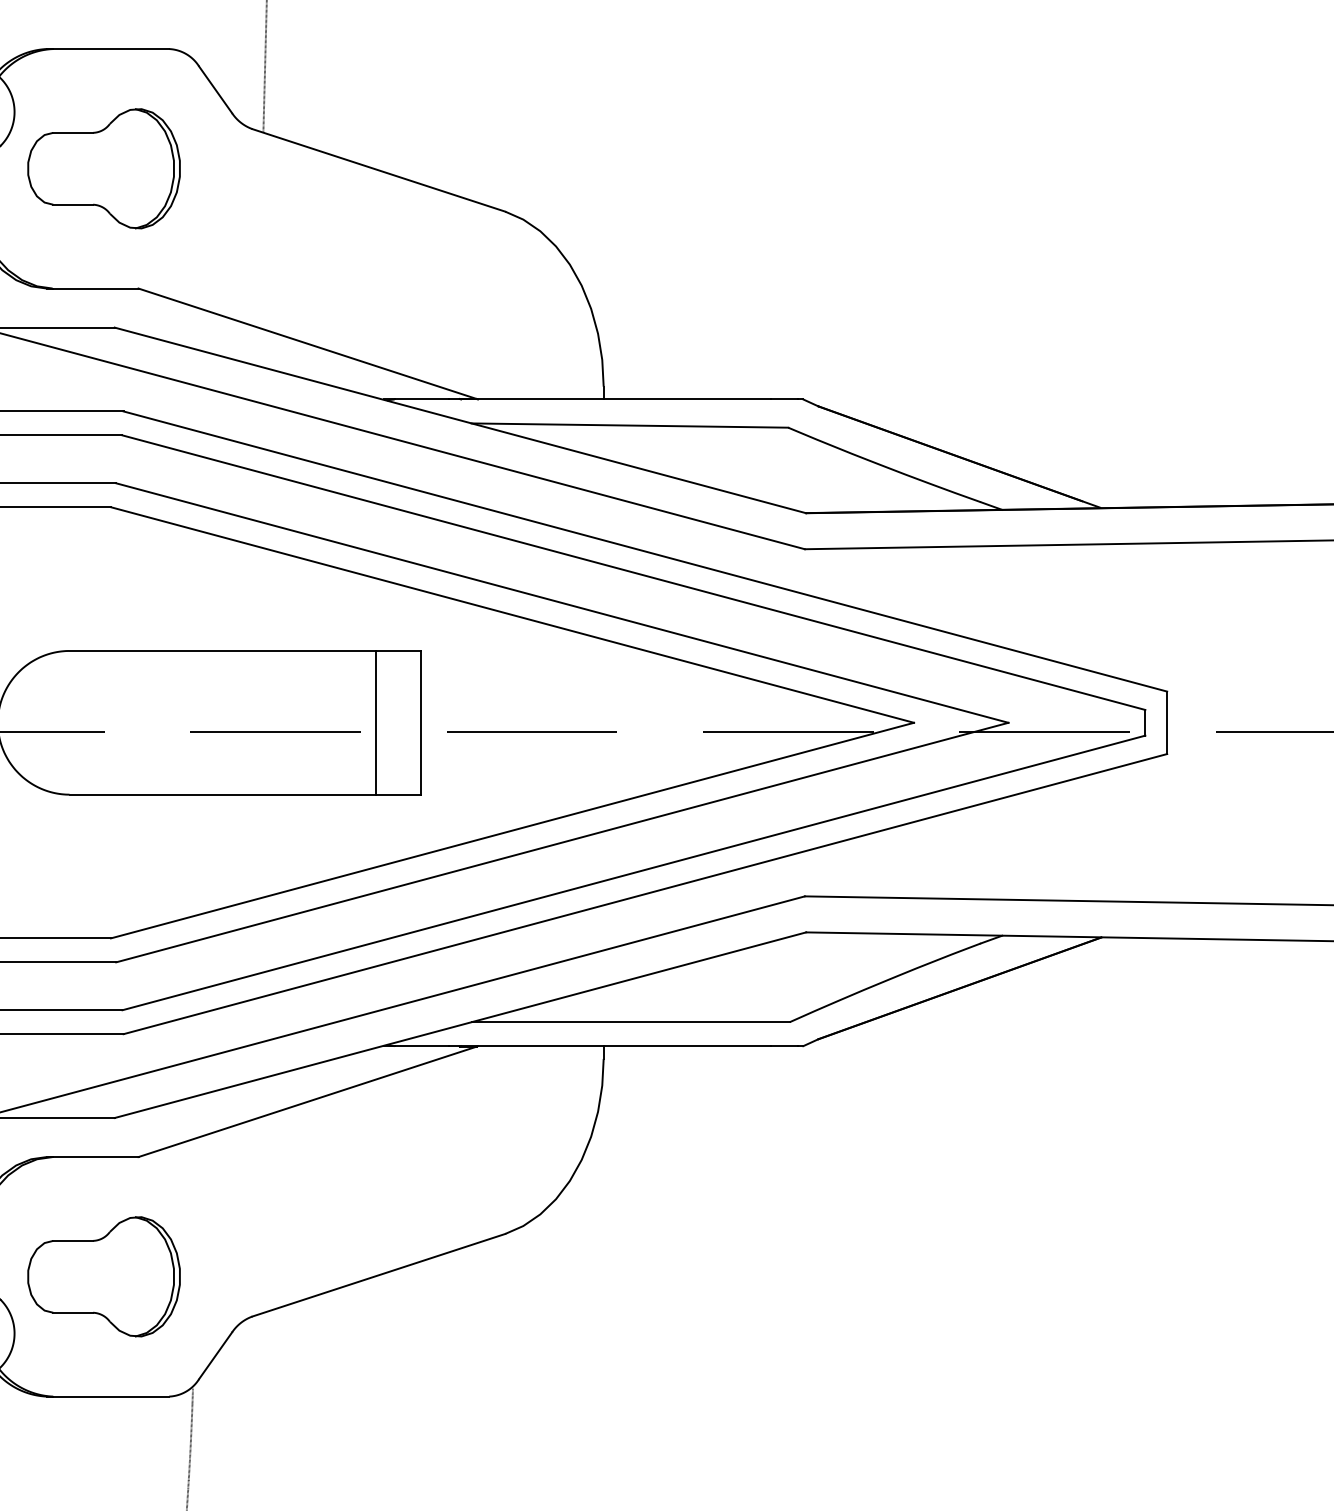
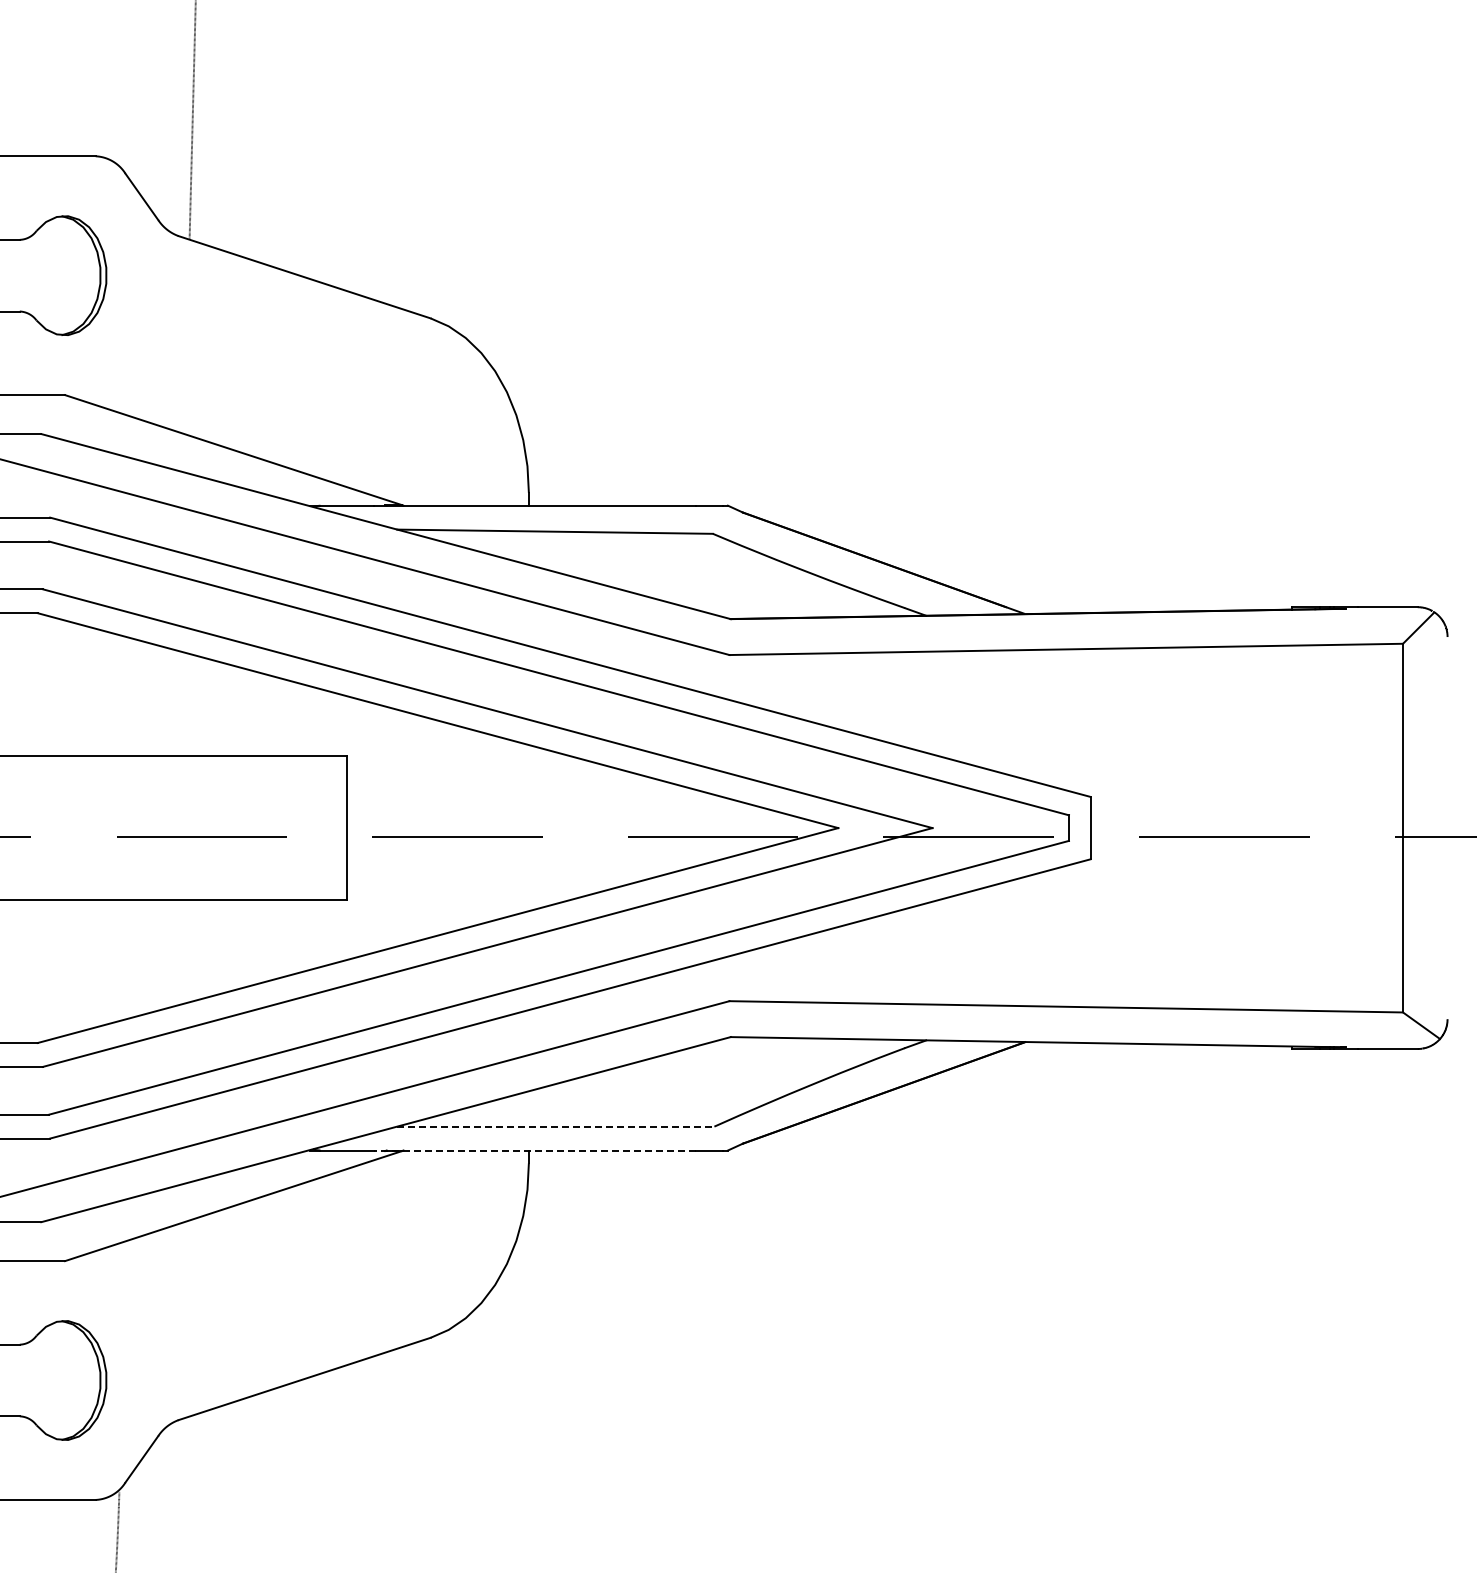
line: (376, 722) -> (302, 827), removed
line: (630, 1022) -> (555, 1126), solid -> dashed
line: (610, 1046) -> (535, 1150), solid -> dashed

